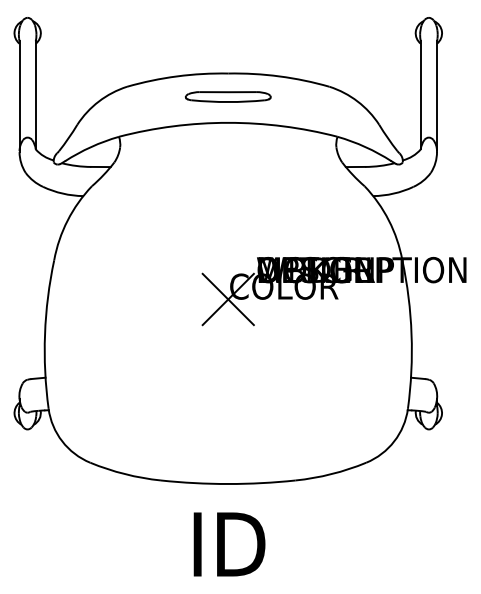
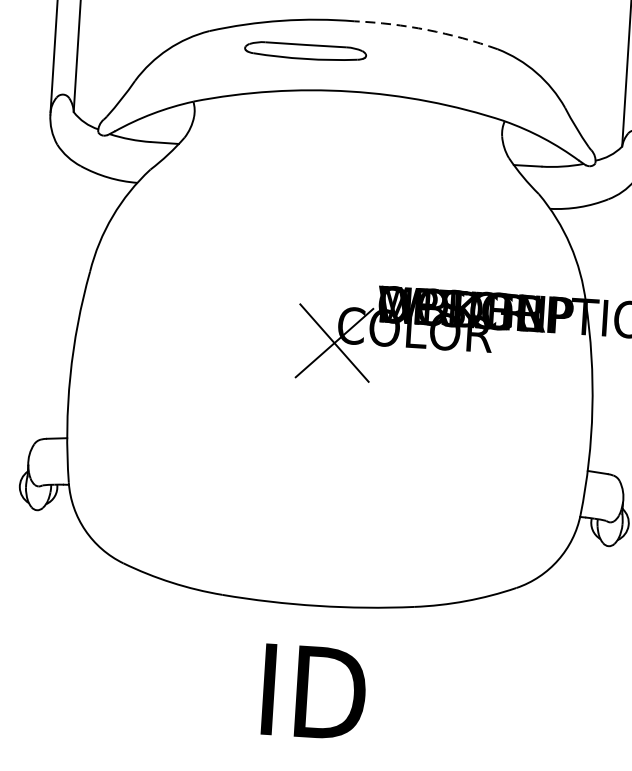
arc: (279, 76) -> (427, 30), solid -> dashed
part: (228, 96) -> (305, 51), moved

